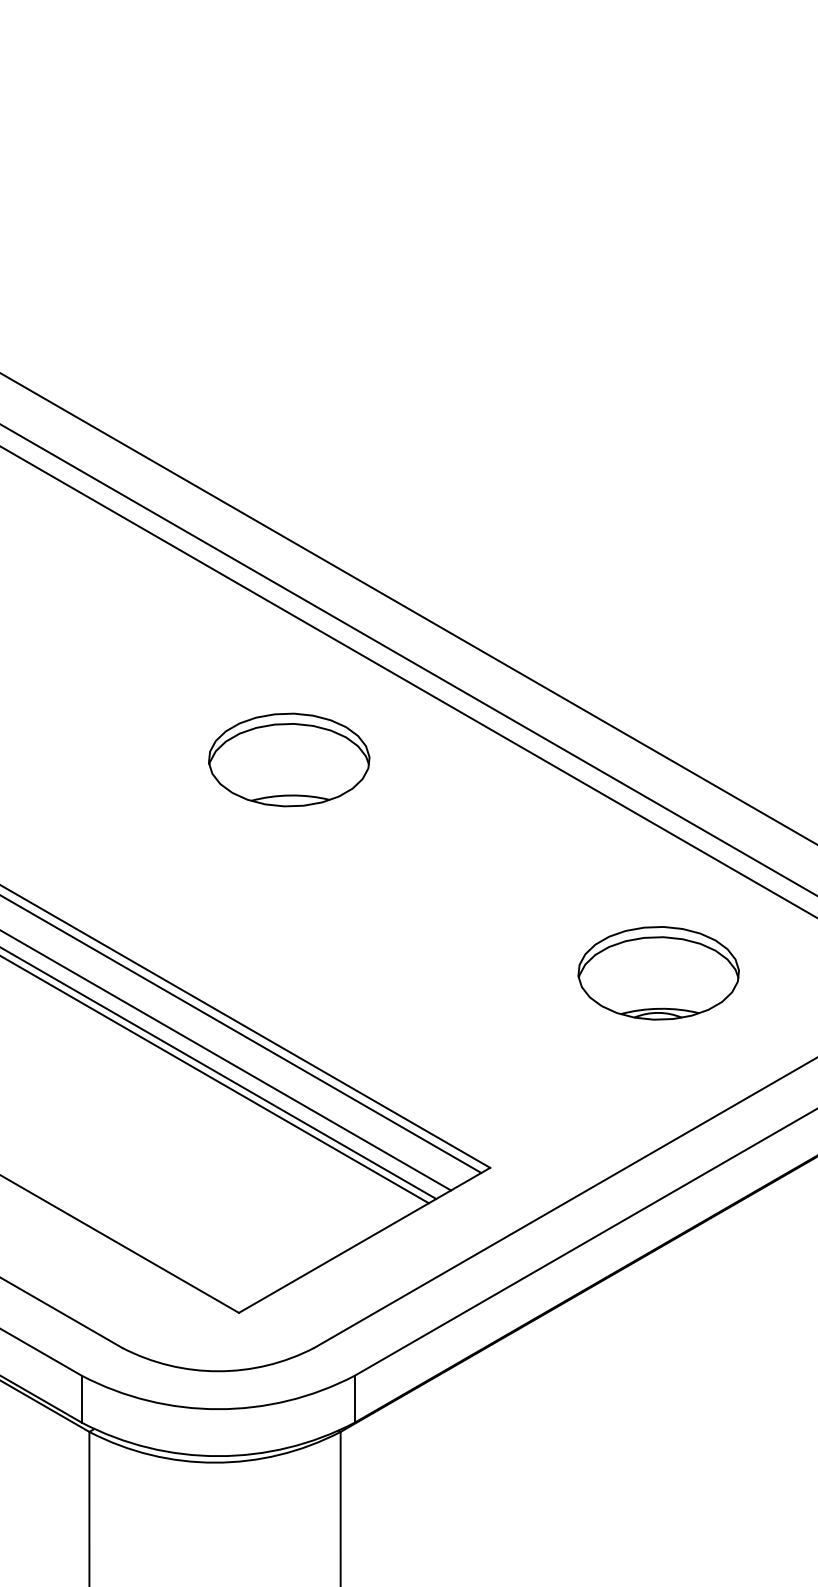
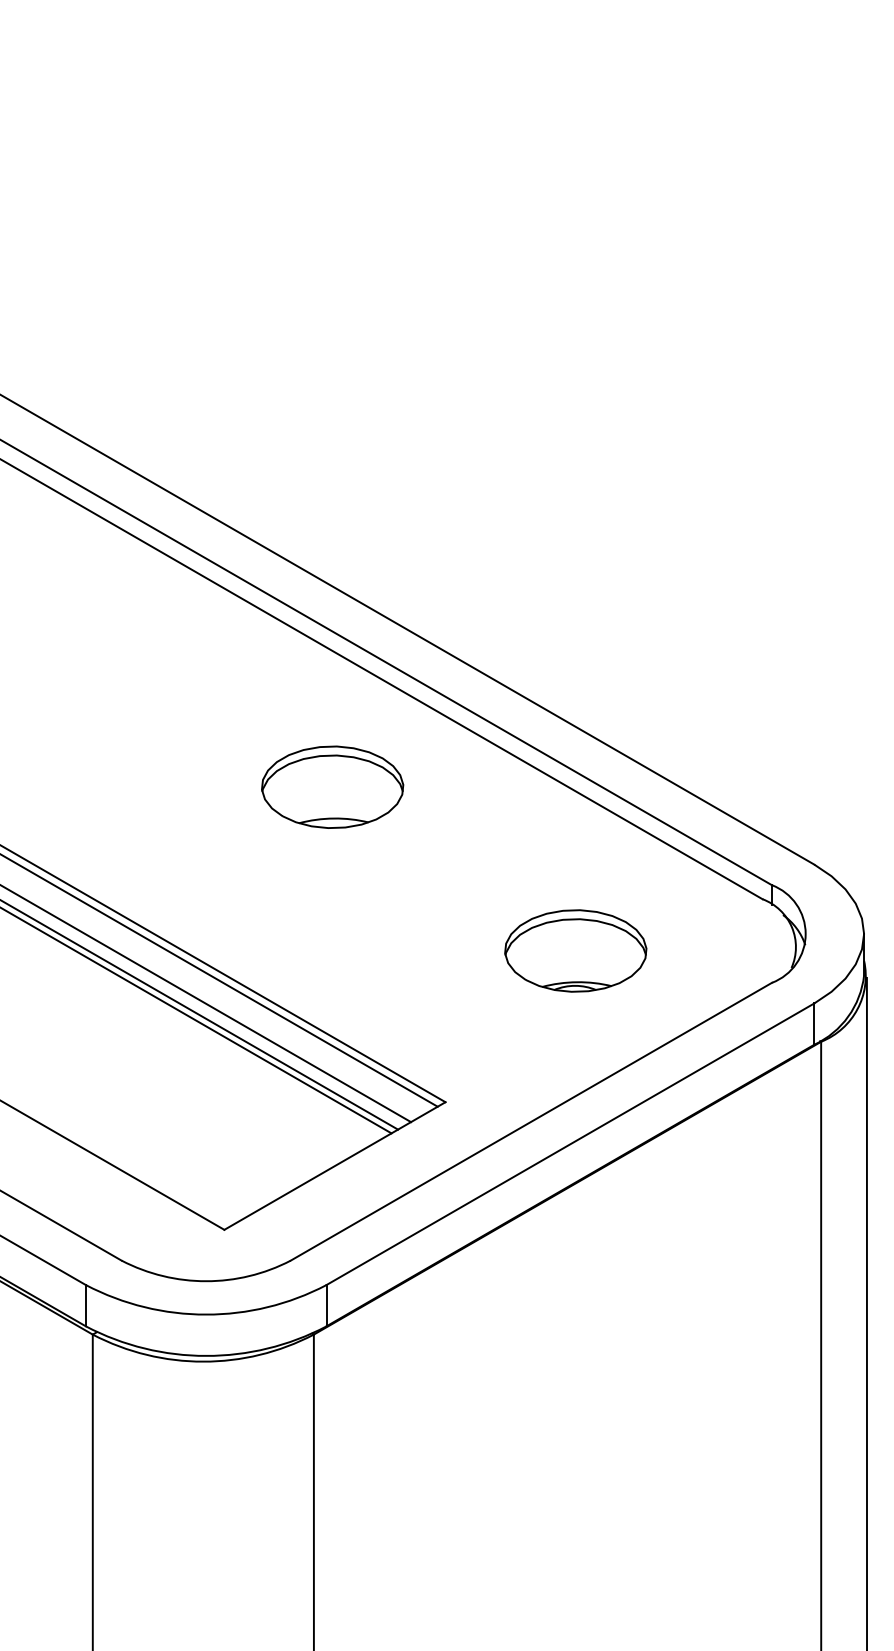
part: (289, 759) -> (332, 786), moved
part: (658, 972) -> (575, 950), moved

